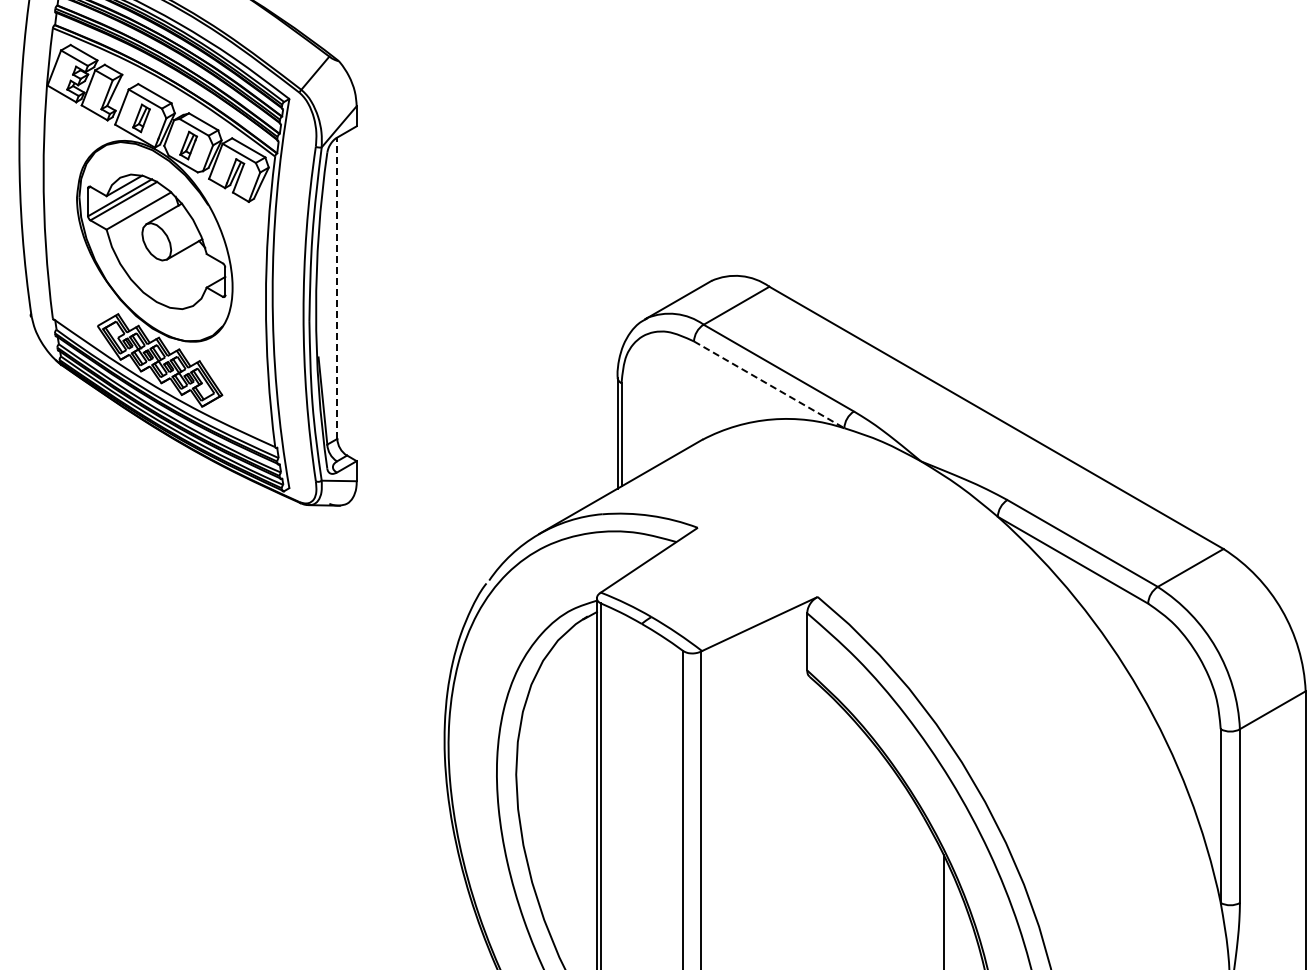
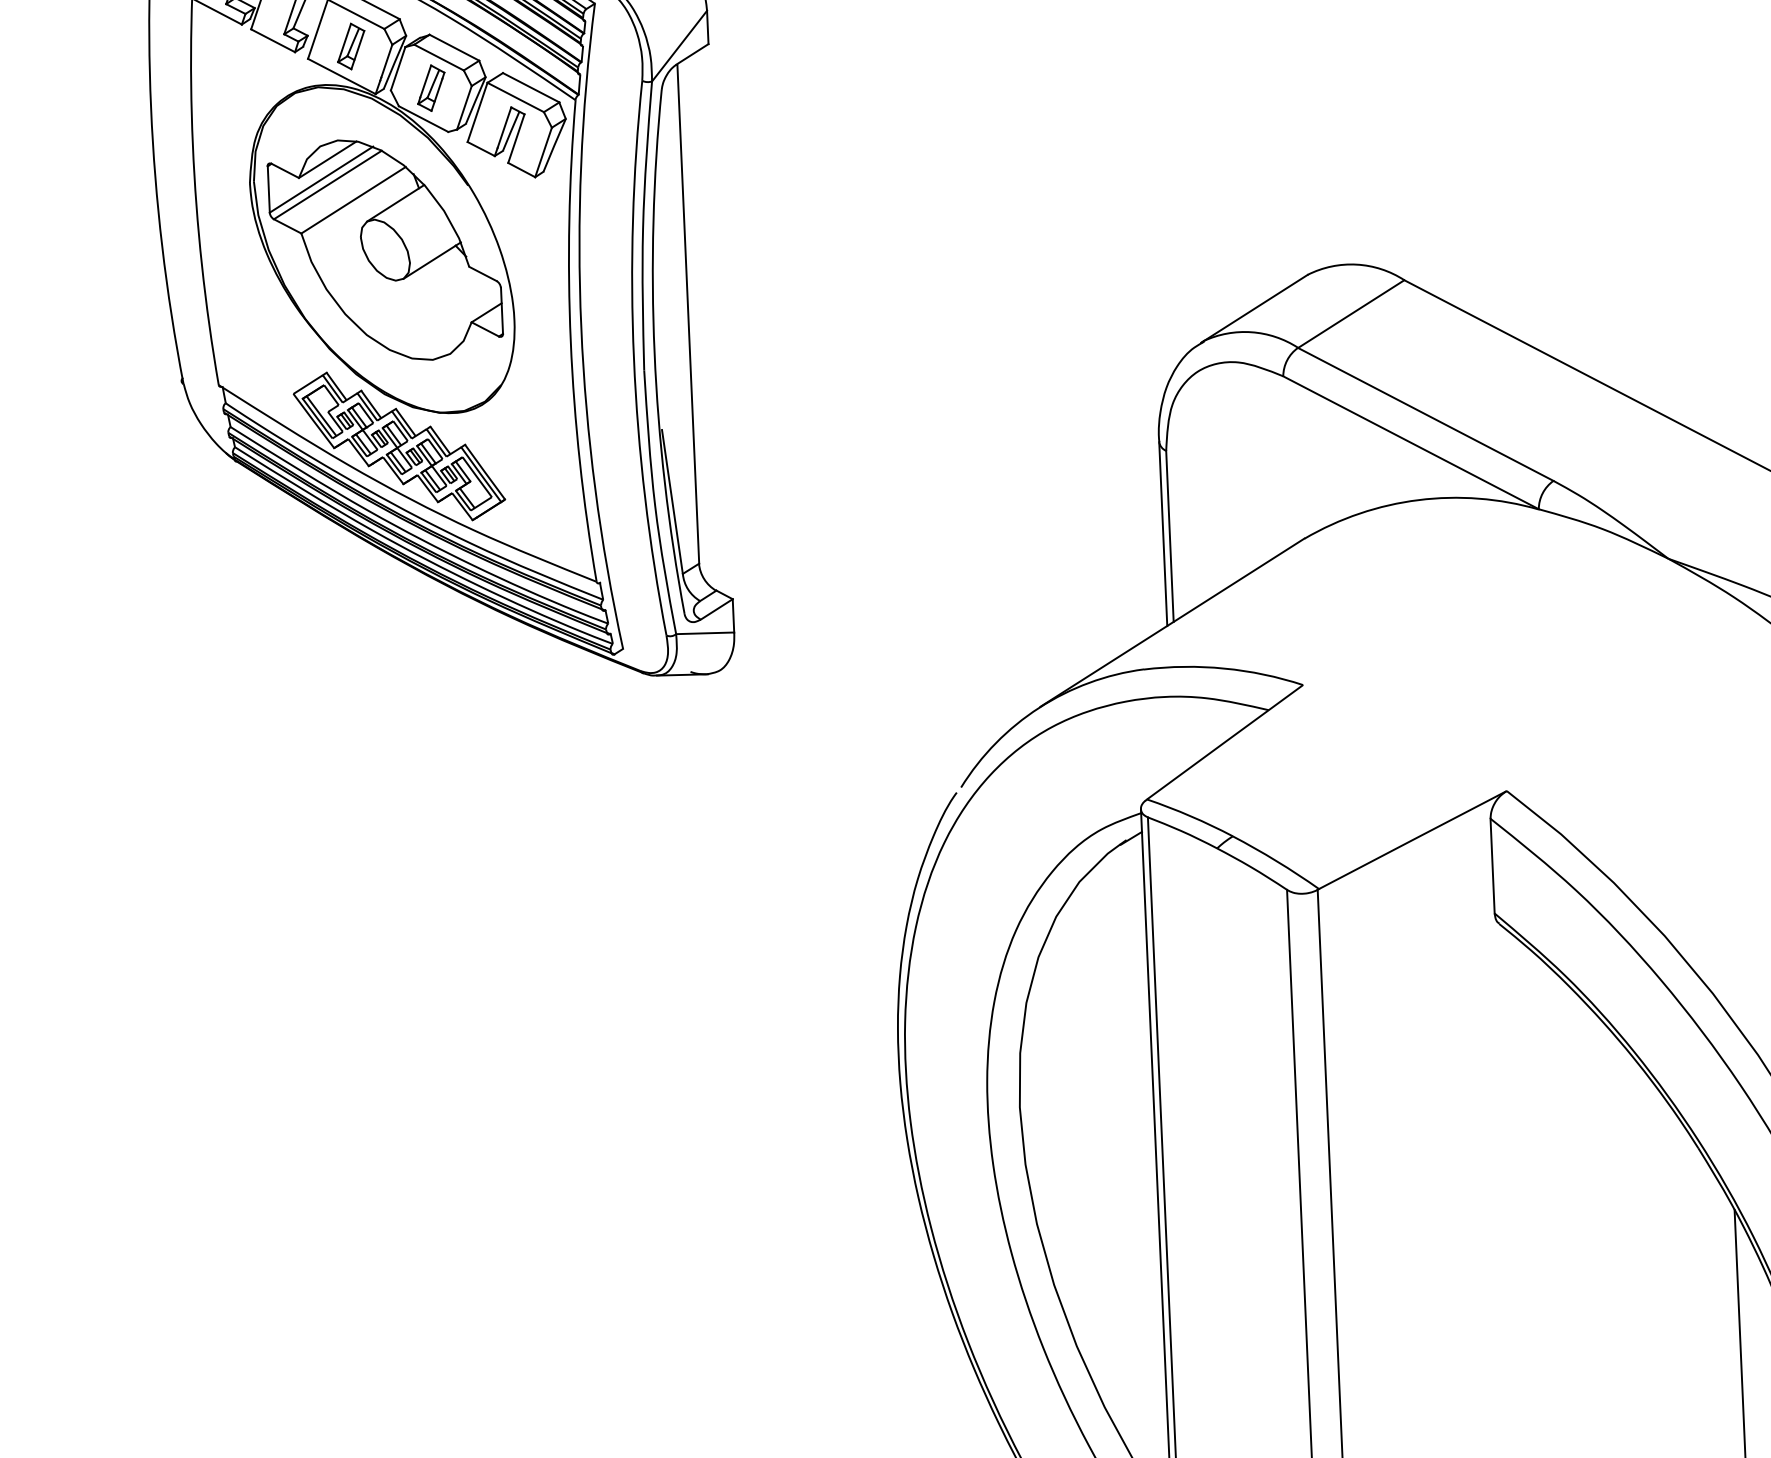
line: (337, 287) -> (688, 312), dashed -> solid
line: (769, 384) -> (1411, 442), dashed -> solid

